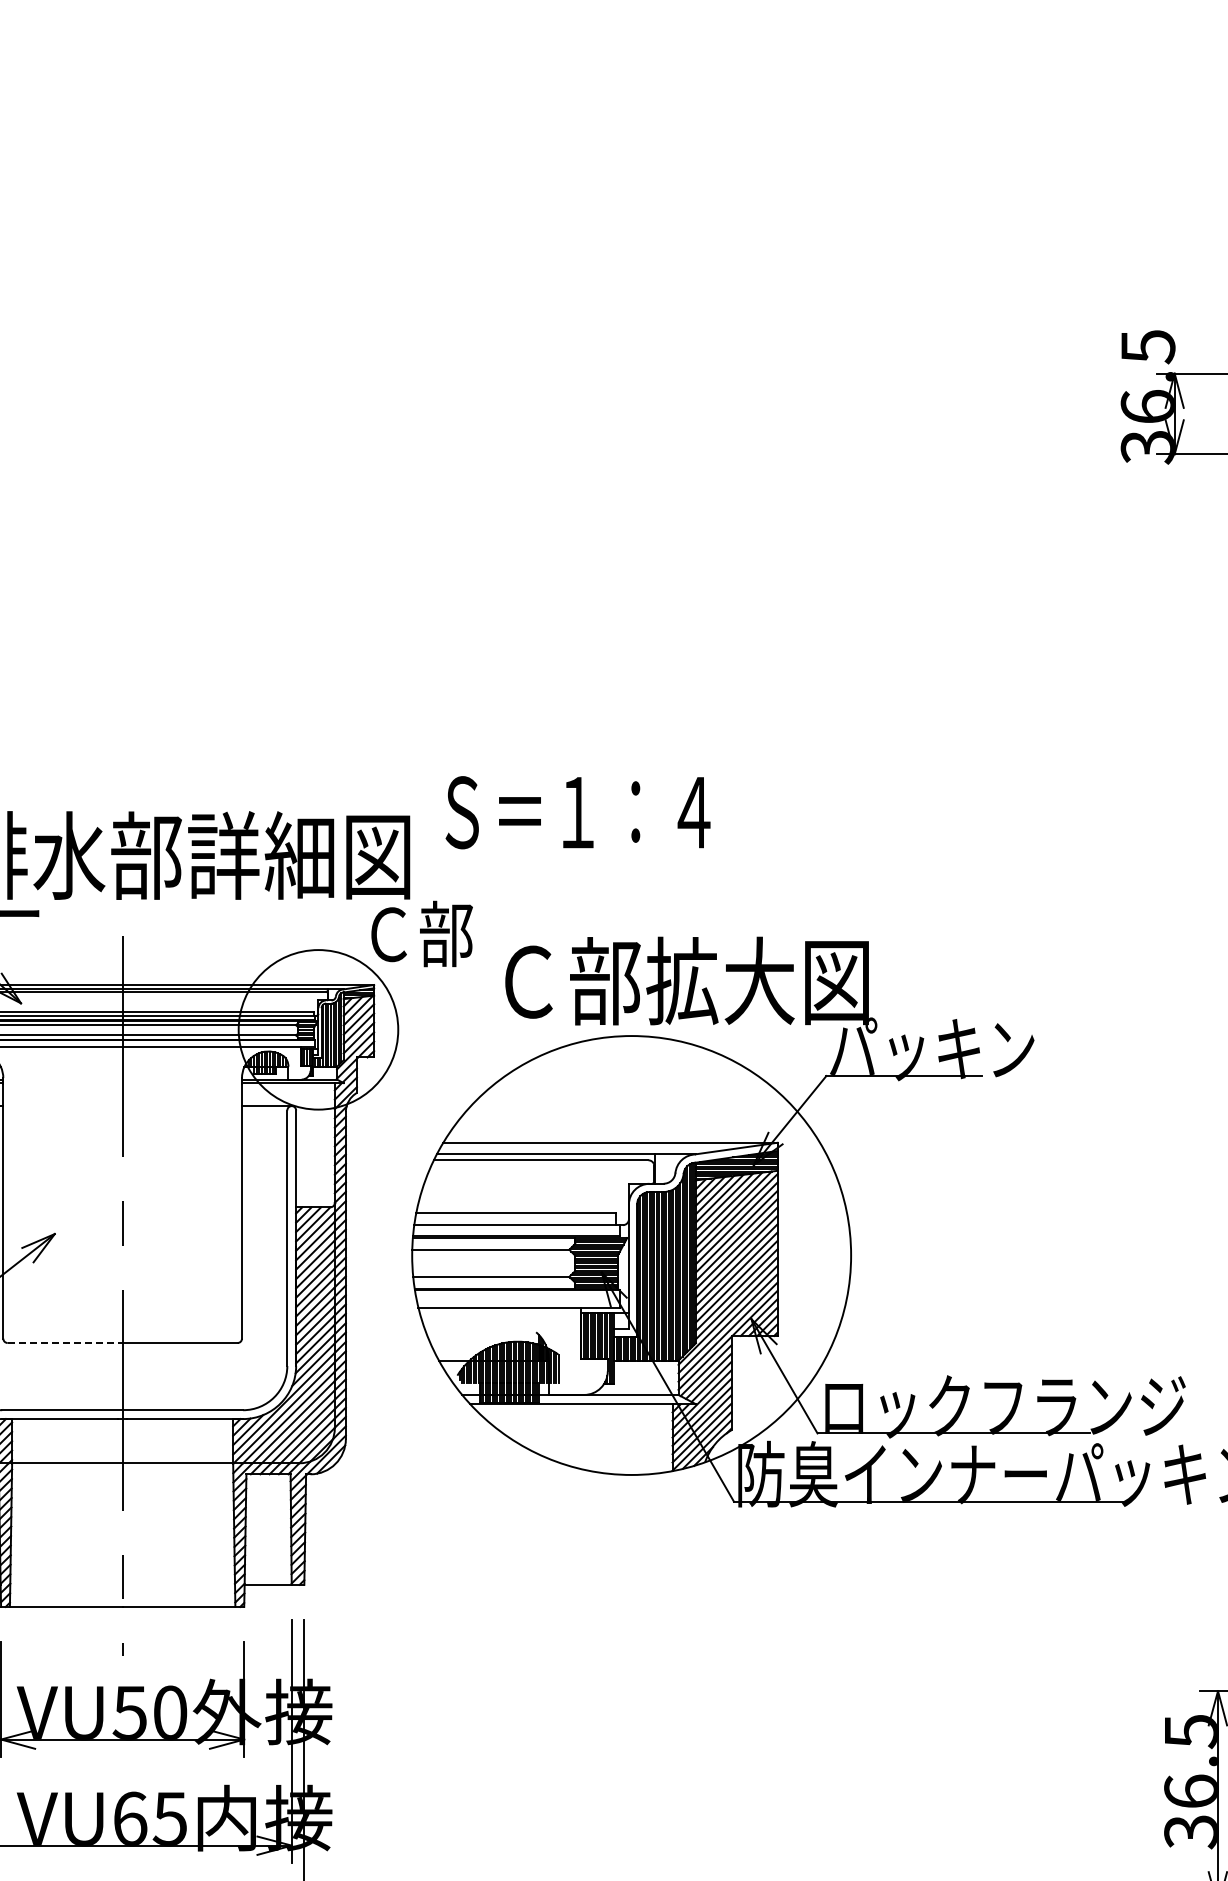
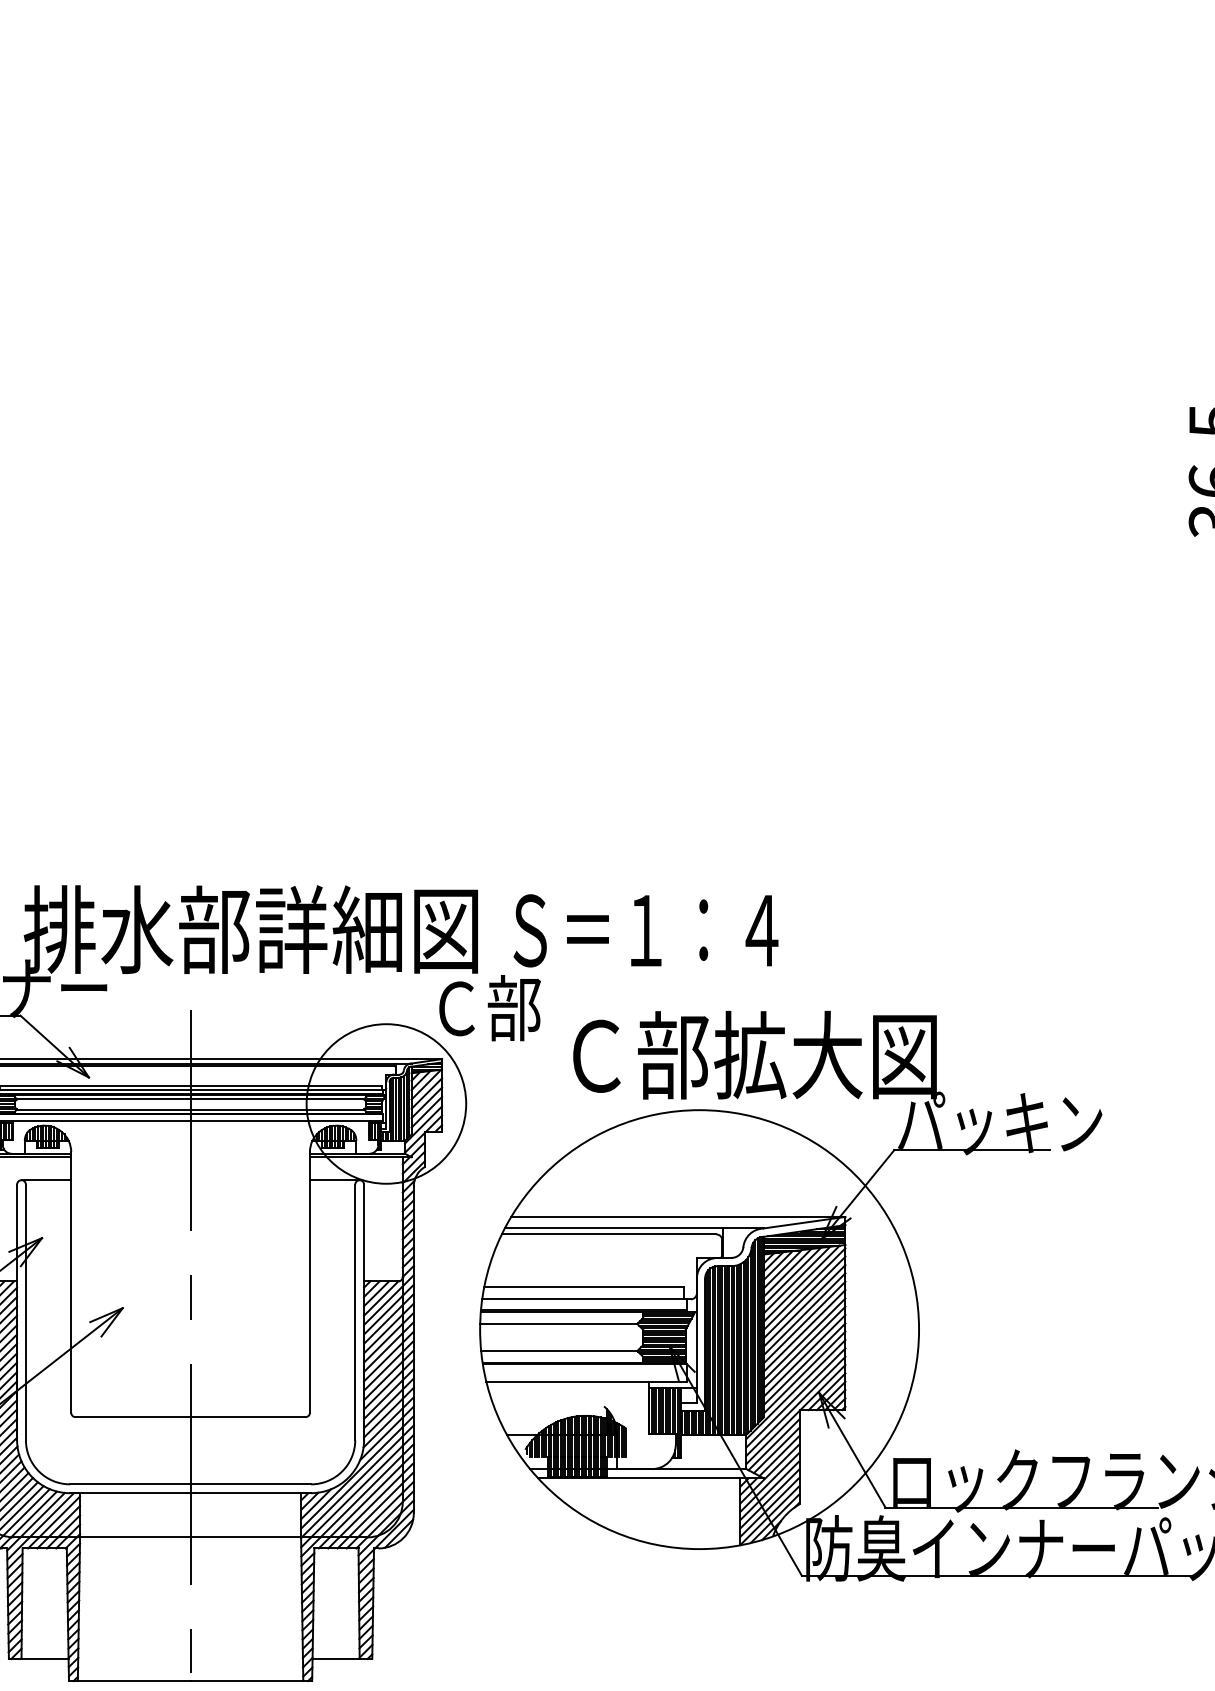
text: (577, 812) -> (645, 930), moved
line: (65, 1343) -> (133, 1417), dashed -> solid

